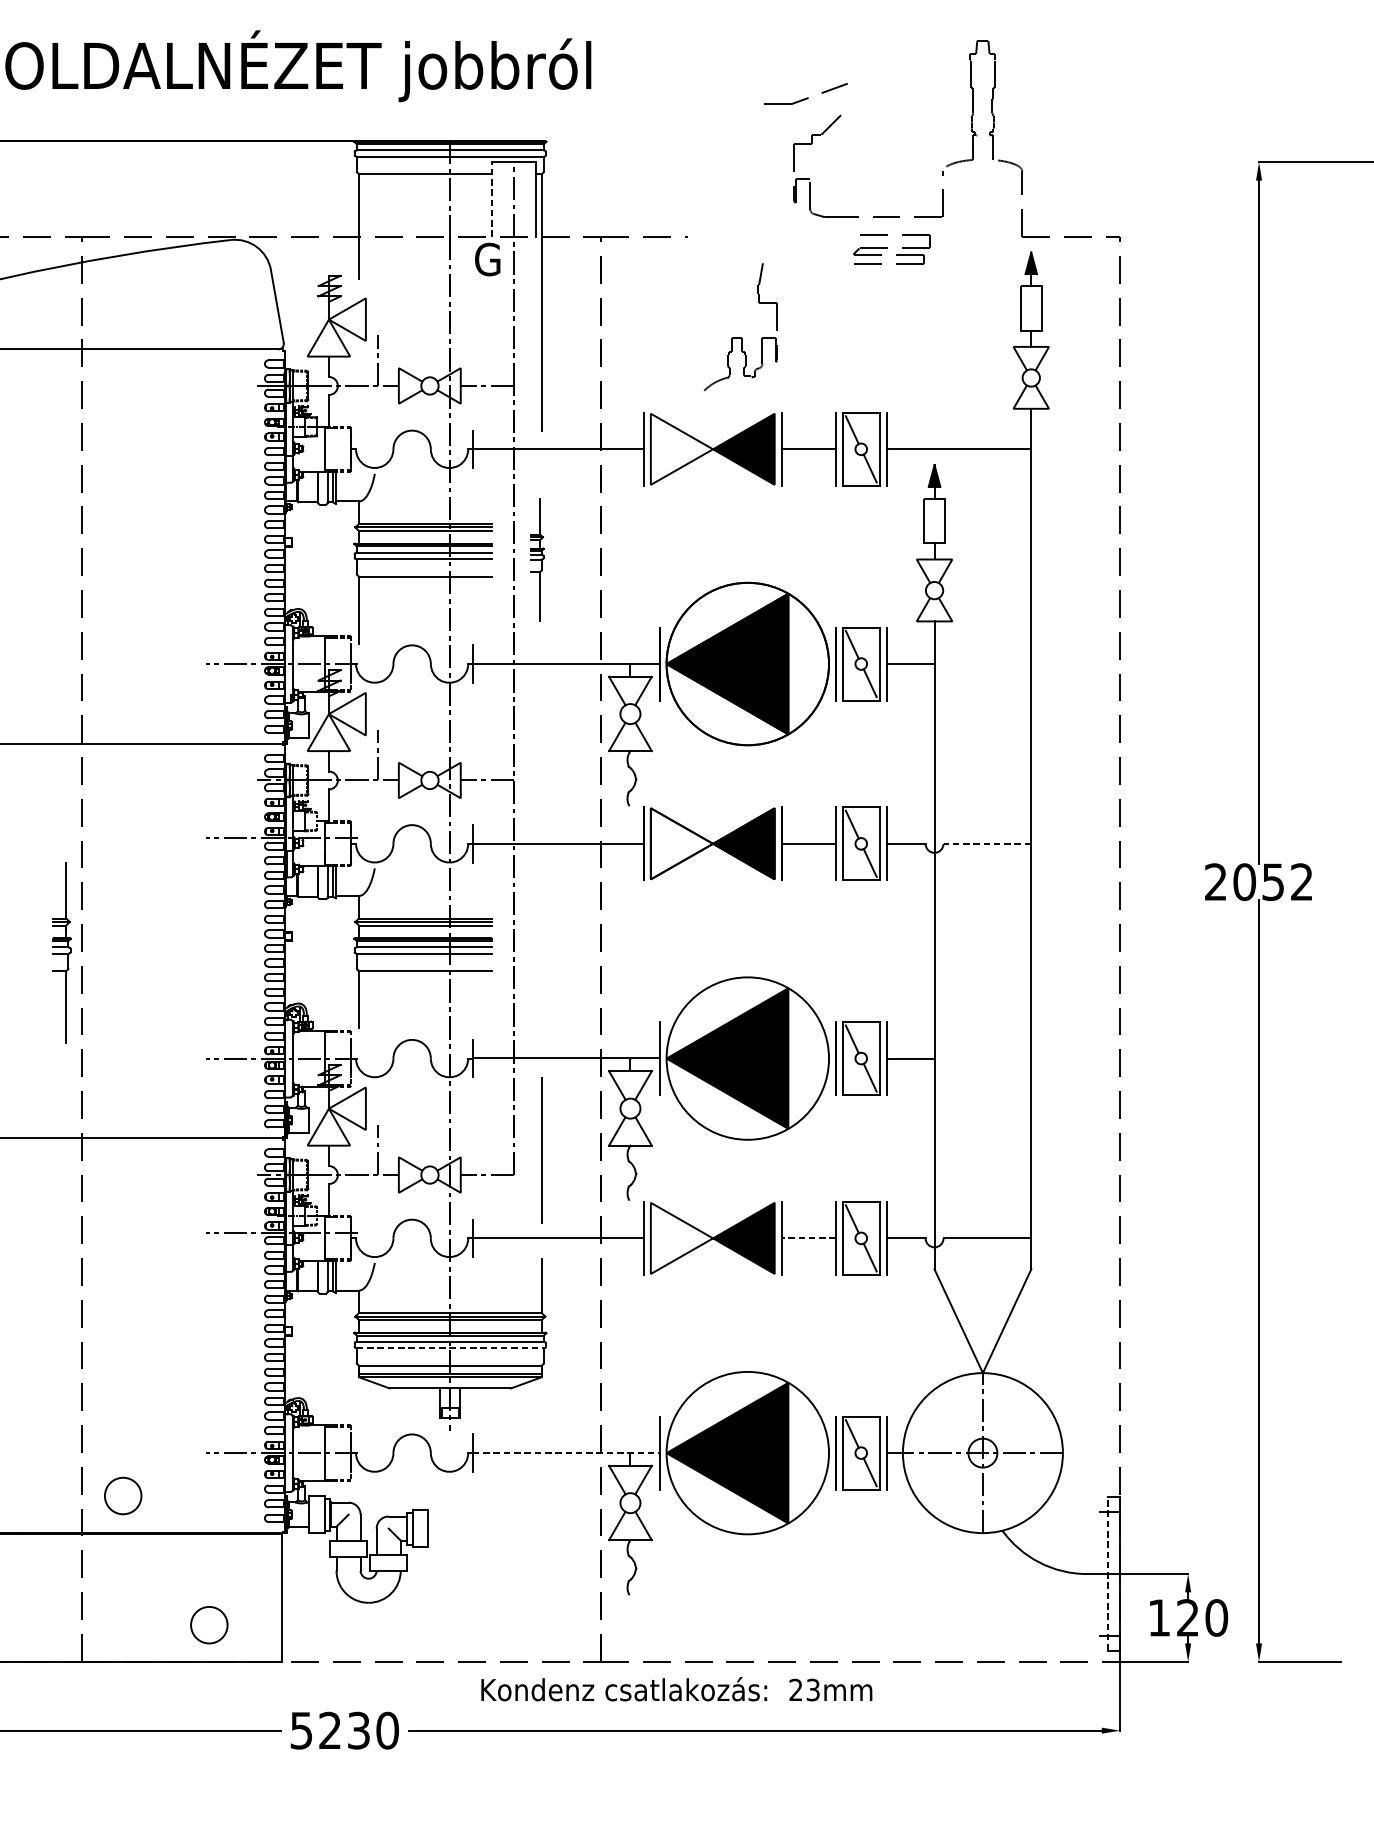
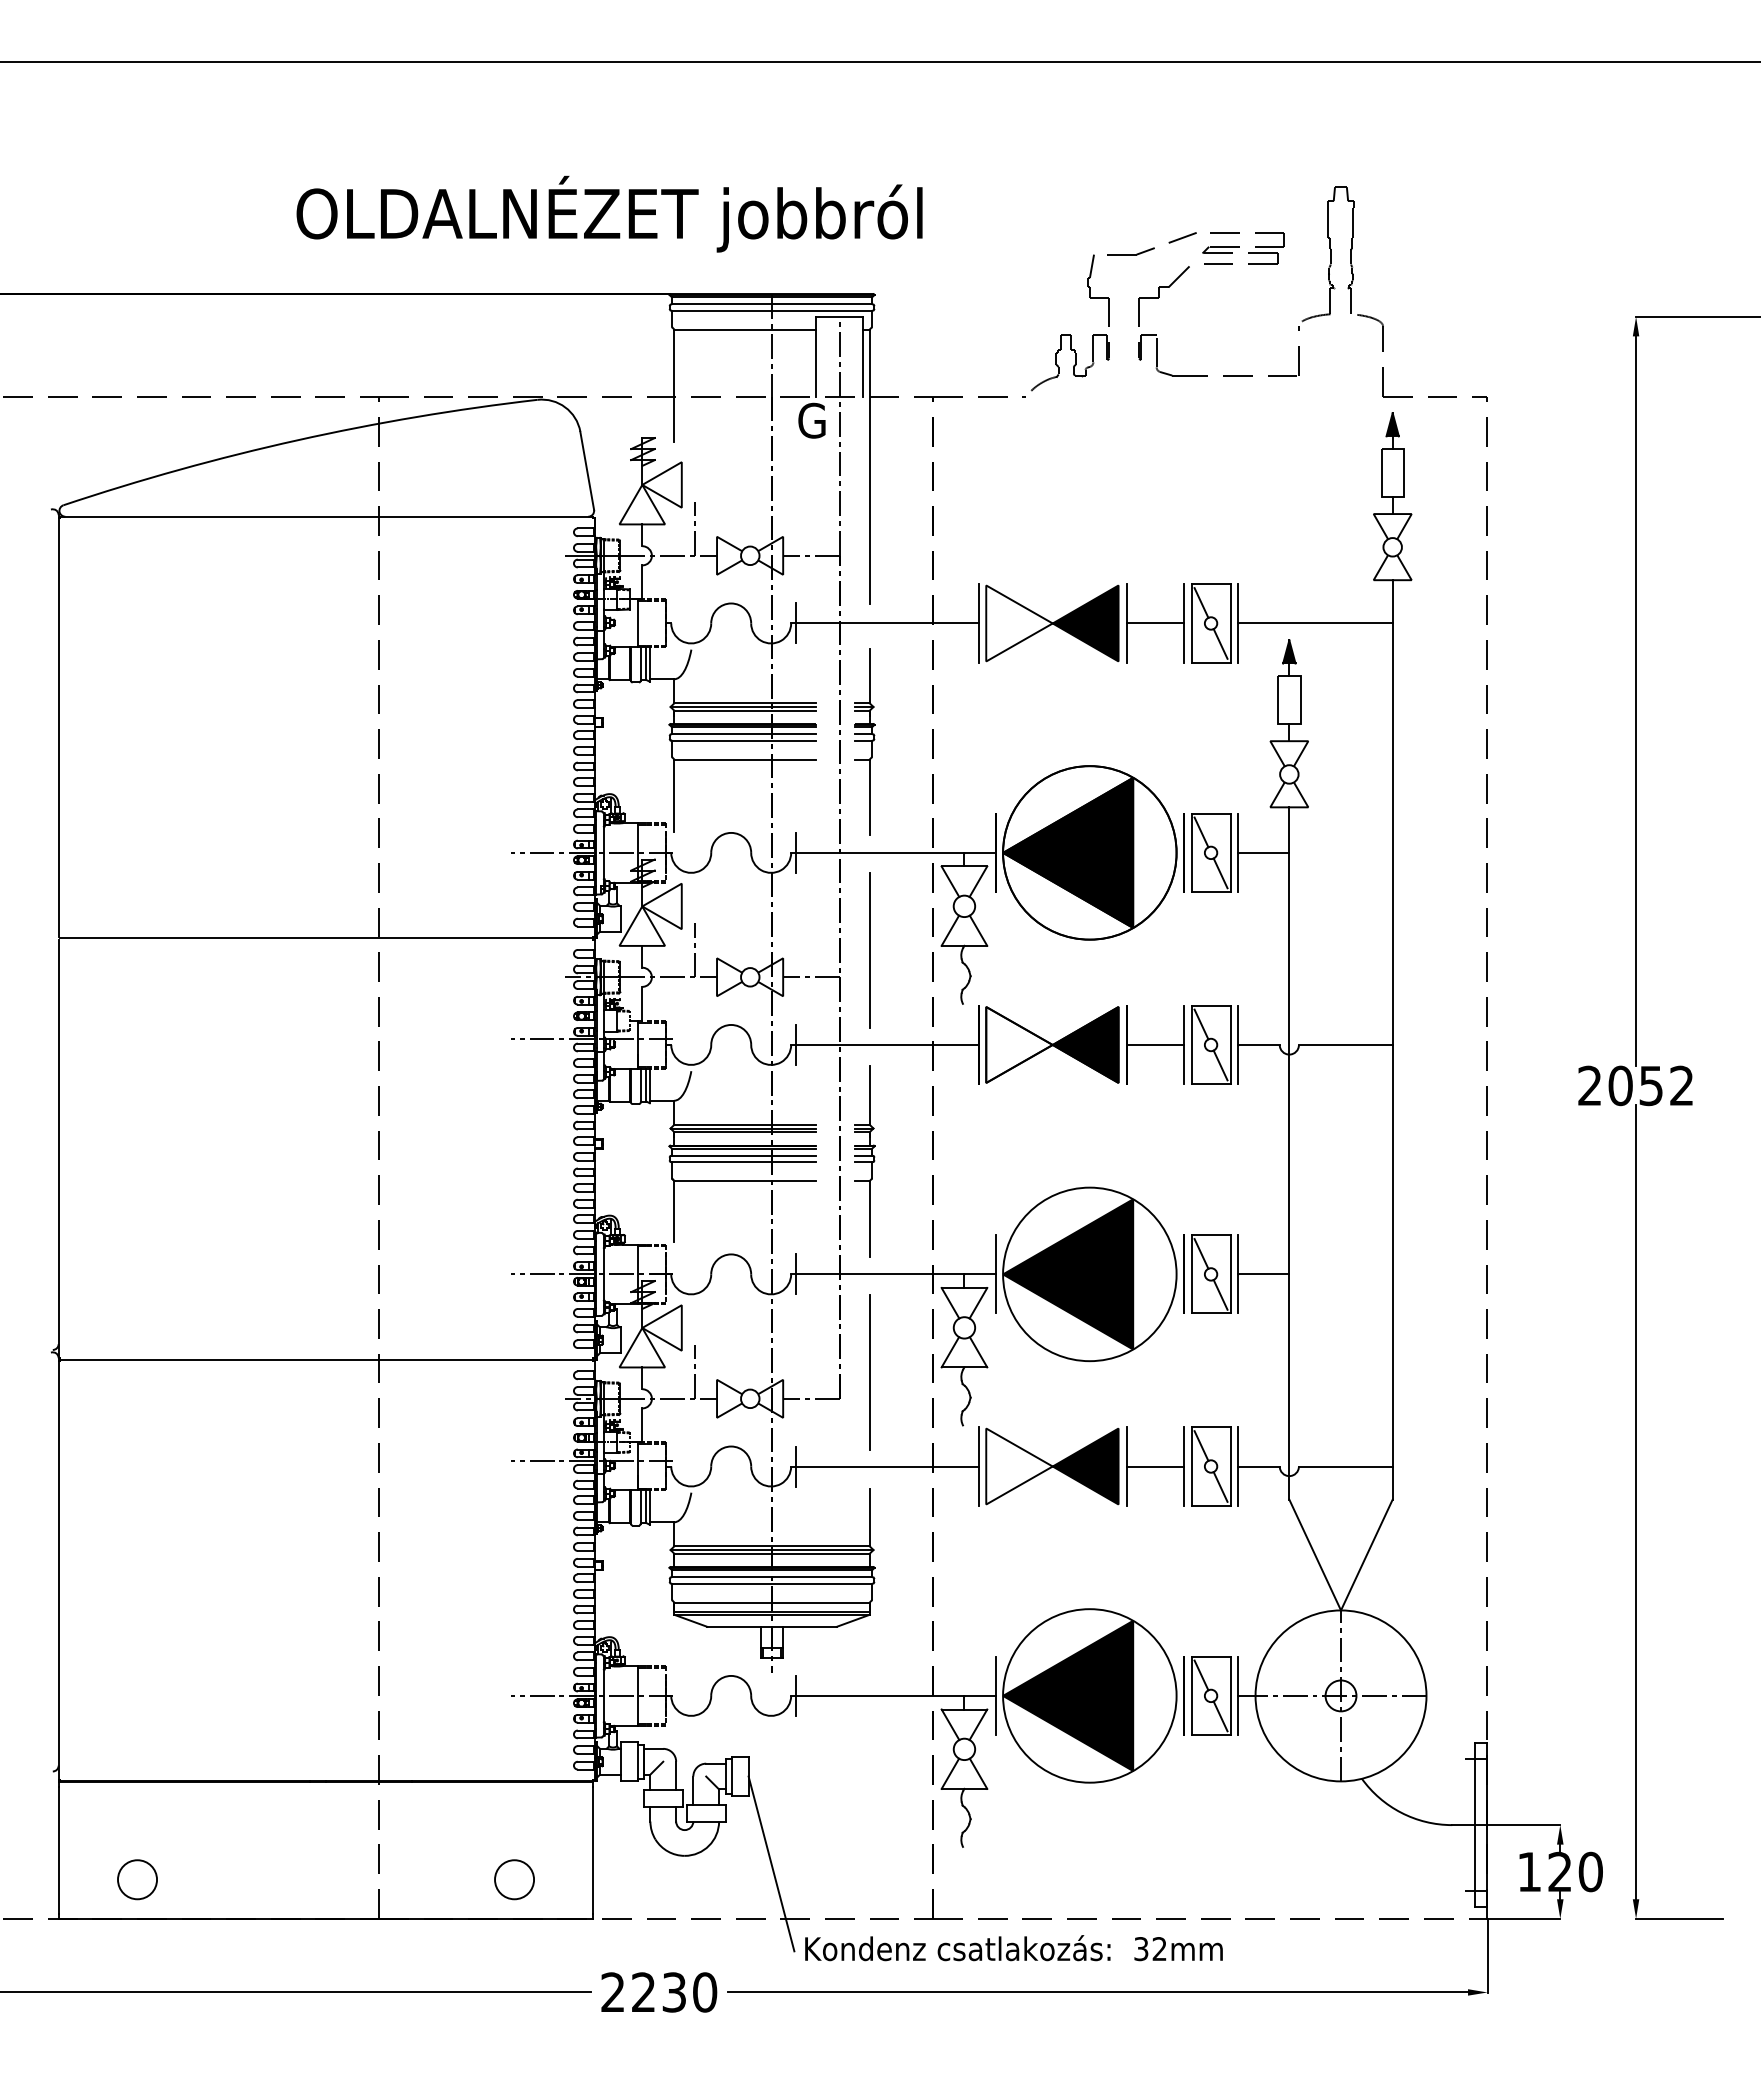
line: (491, 199) -> (816, 356), dashed -> solid
part: (891, 249) -> (1243, 248), moved
part: (740, 337) -> (1069, 334), moved
part: (536, 559) -> (864, 741), size x1.43
line: (541, 755) -> (869, 950), added
line: (987, 844) -> (1345, 1045), dashed -> solid
part: (61, 952) -> (864, 1161), moved
line: (809, 1238) -> (1155, 1466), dashed -> solid
line: (450, 1347) -> (772, 1583), dashed -> solid
line: (565, 1452) -> (895, 1695), dashed -> solid
circle: (123, 1495) -> (422, 1741), removed
line: (1107, 1574) -> (1474, 1825), dashed -> solid
line: (449, 1609) -> (771, 1863), added
text: (804, 1690) -> (1150, 1949), 23mm -> 32mm
text: (301, 1730) -> (612, 1992), 5230 -> 2230

